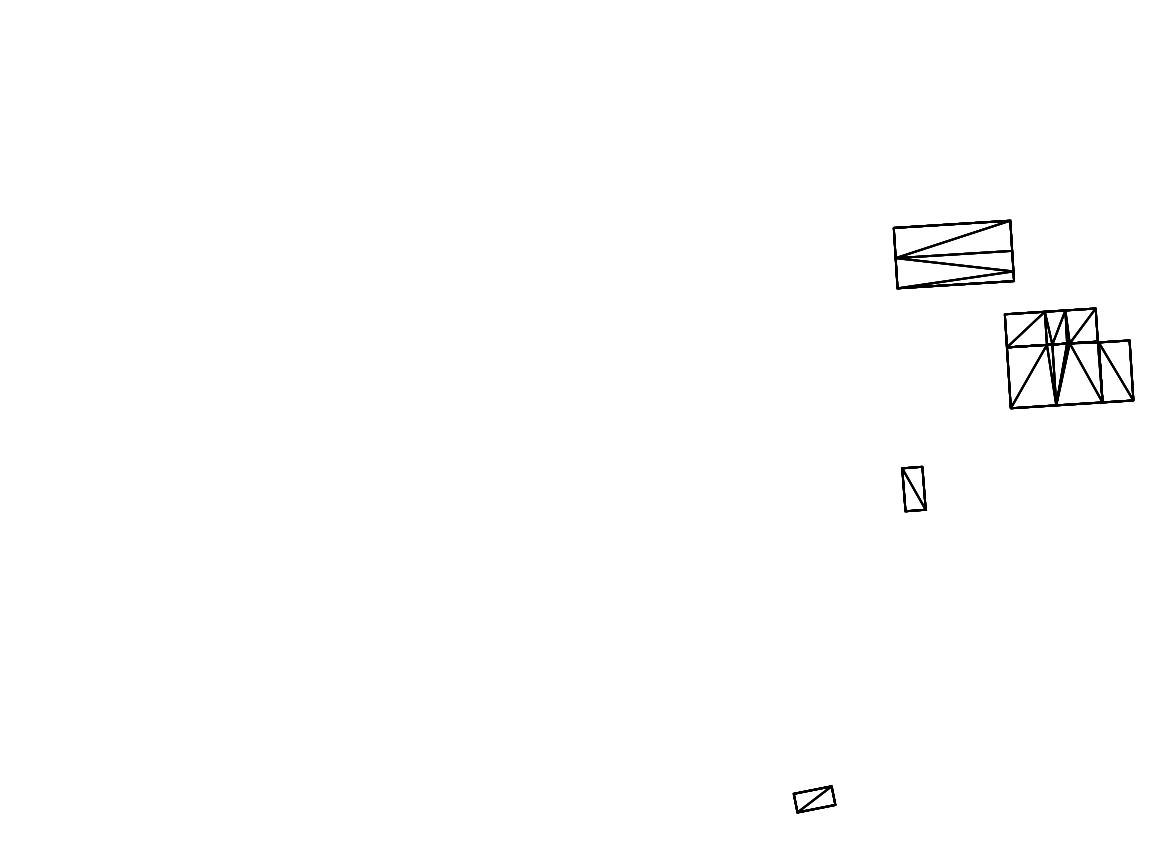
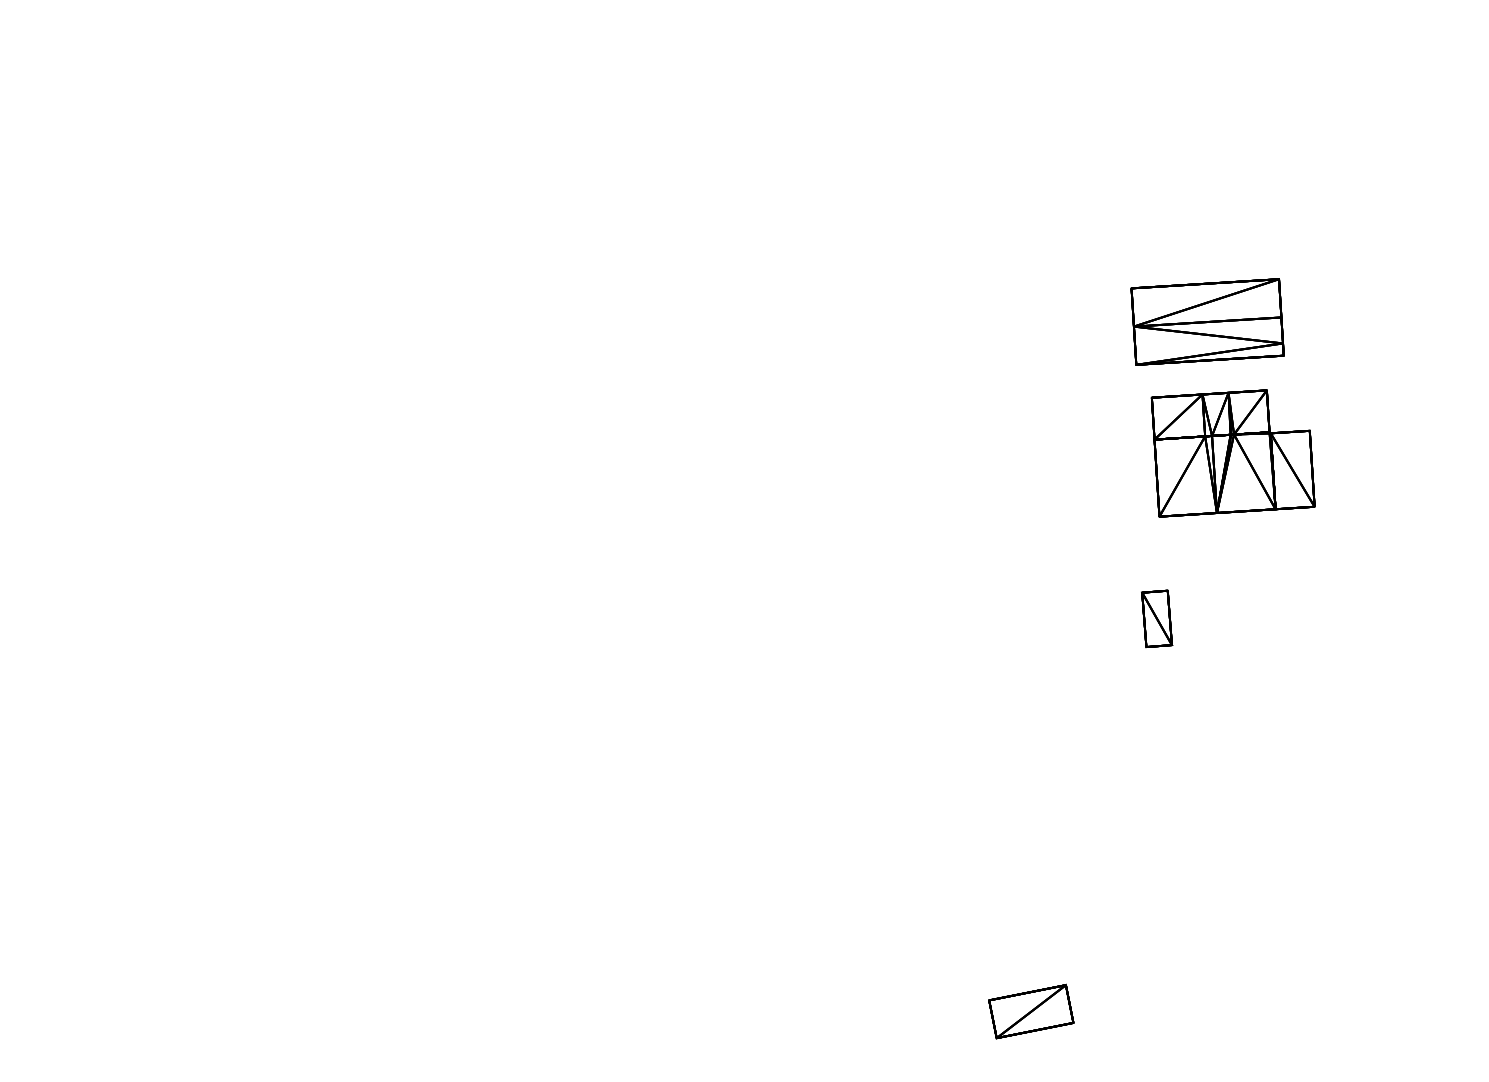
part: (1068, 358) -> (1232, 453), moved
part: (814, 799) -> (1031, 1011), size x1.6

